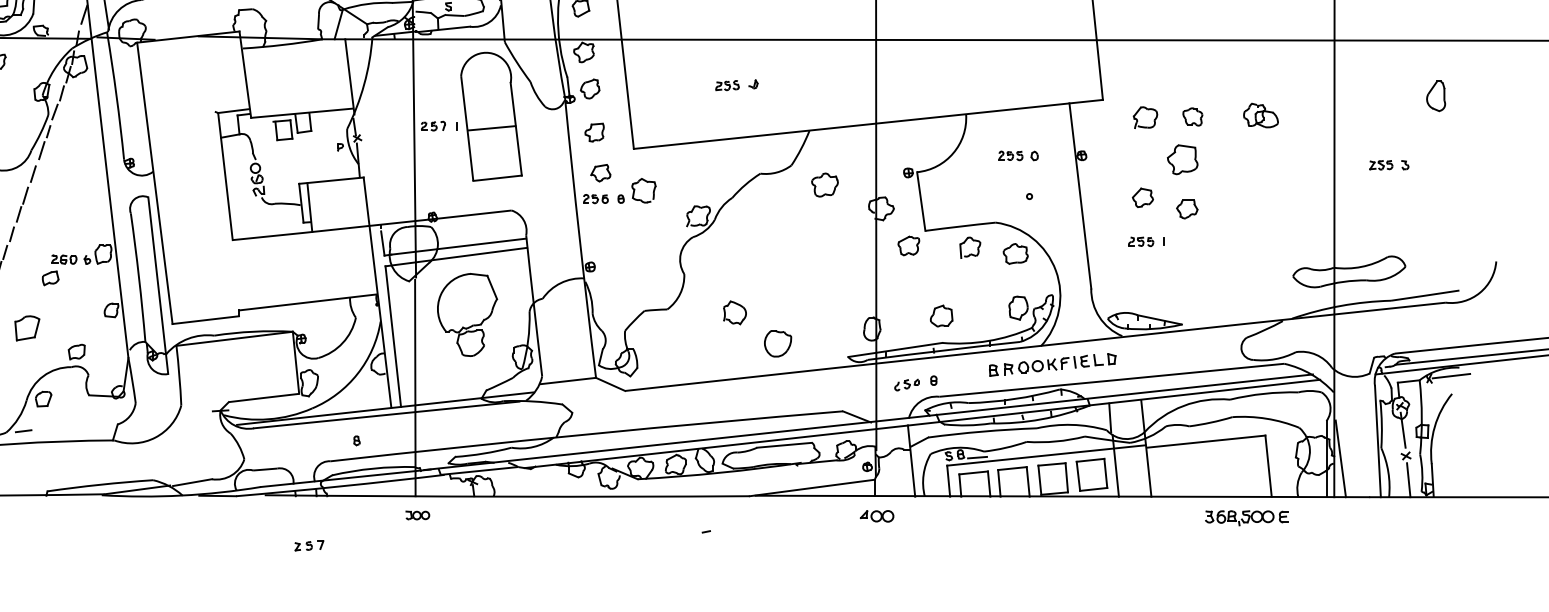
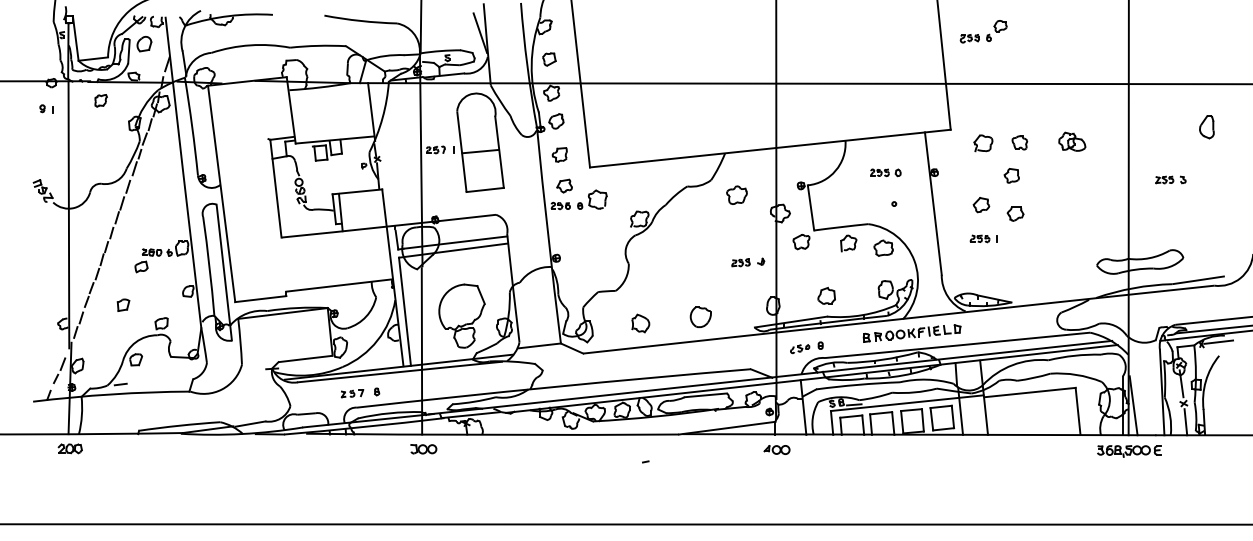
part: (737, 85) -> (748, 262), moved
part: (1181, 159) -> (1011, 175), size x0.62
part: (734, 312) -> (640, 323), moved
part: (466, 314) -> (461, 315), moved
part: (27, 327) -> (123, 304), size x0.62
part: (417, 515) -> (423, 449), size x1.43
part: (1247, 518) -> (1129, 451), moved
part: (309, 545) -> (352, 393), moved

